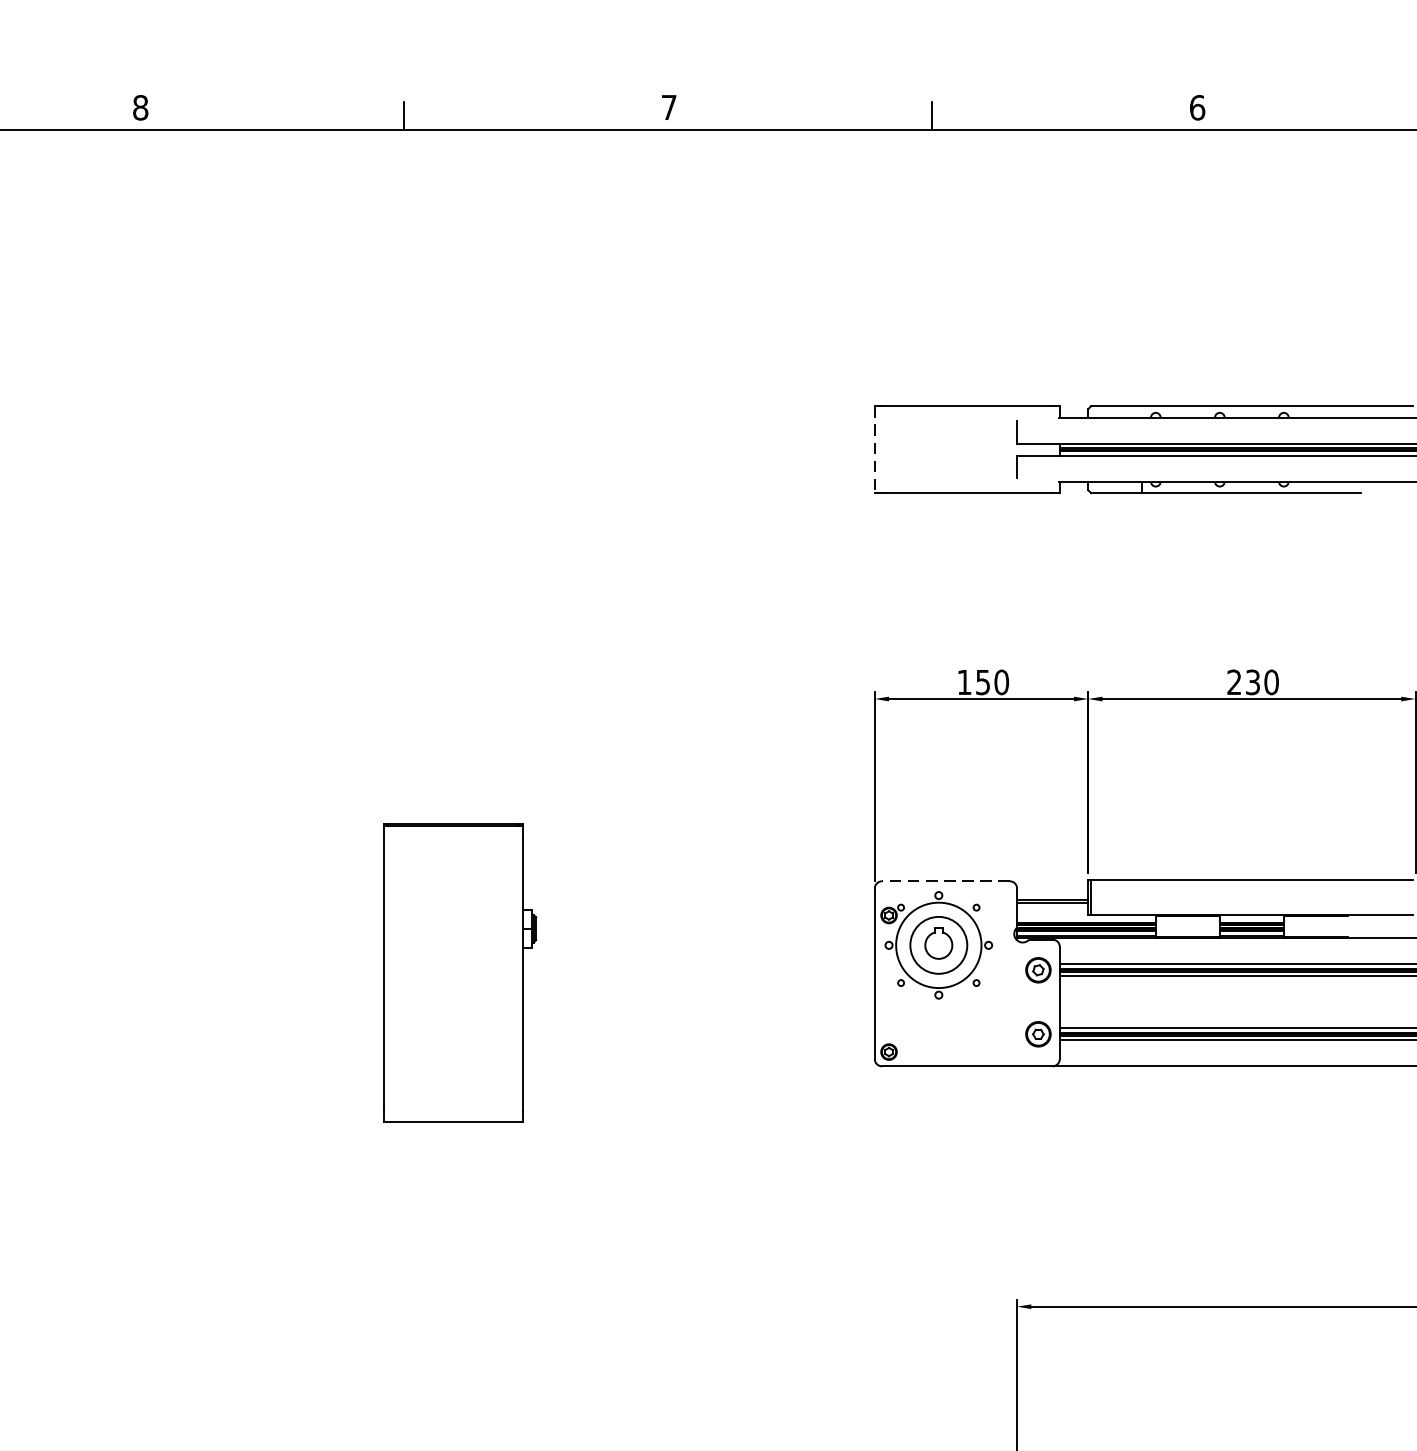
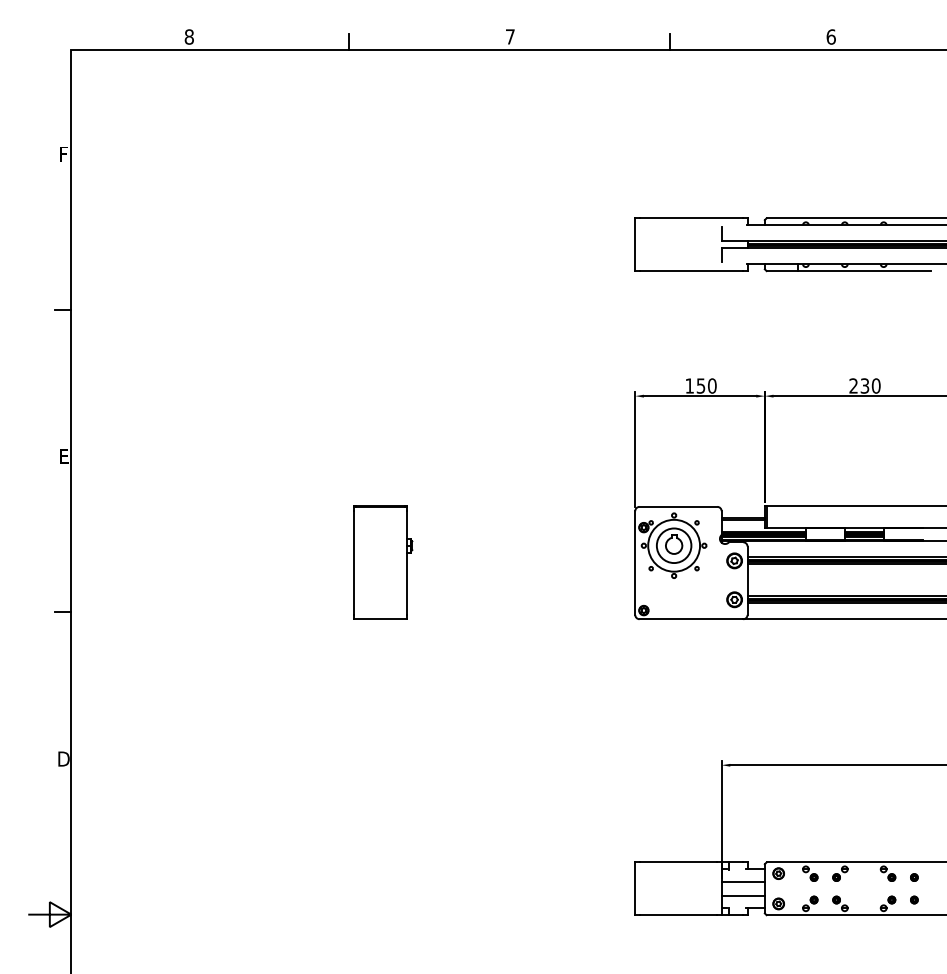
line: (875, 451) -> (635, 245), dashed -> solid
line: (946, 880) -> (678, 506), dashed -> solid
part: (460, 972) -> (383, 562), size x0.62

